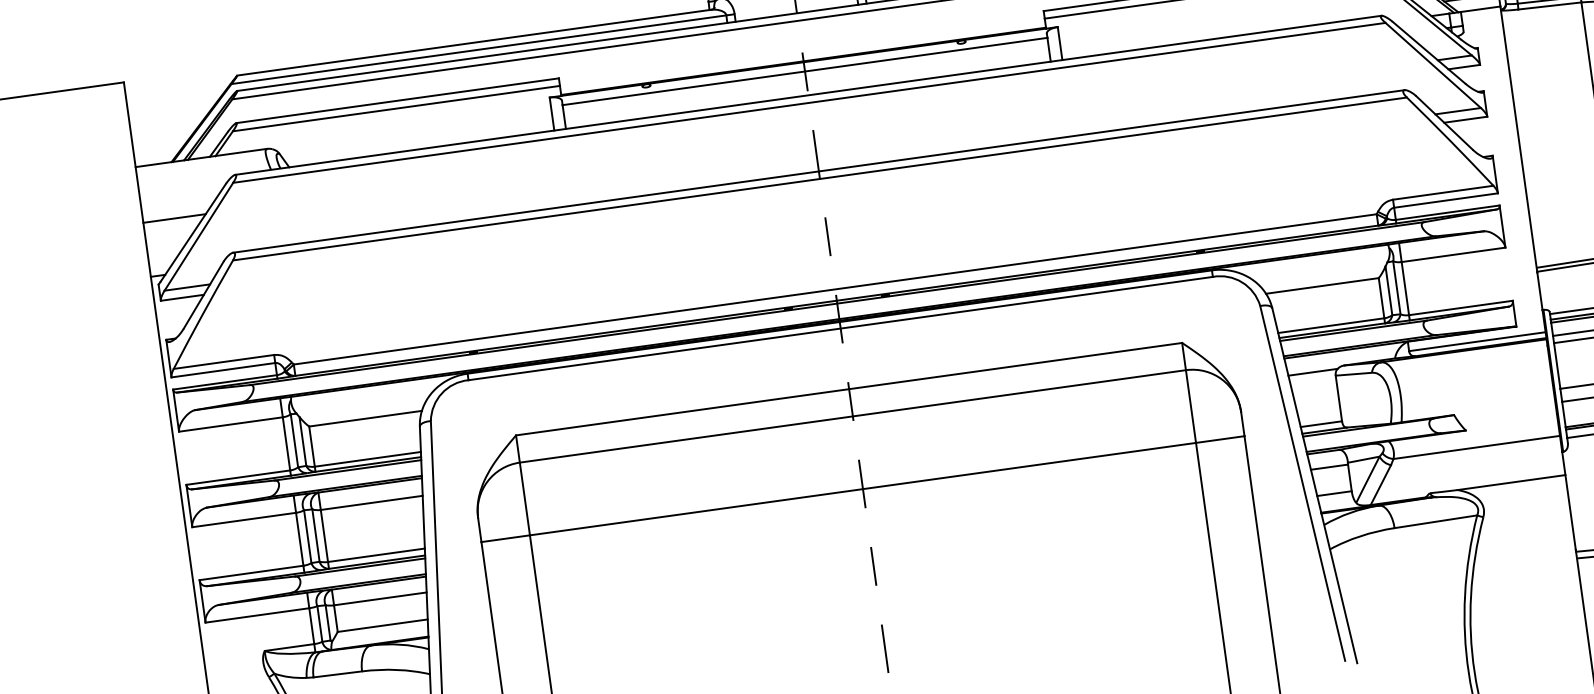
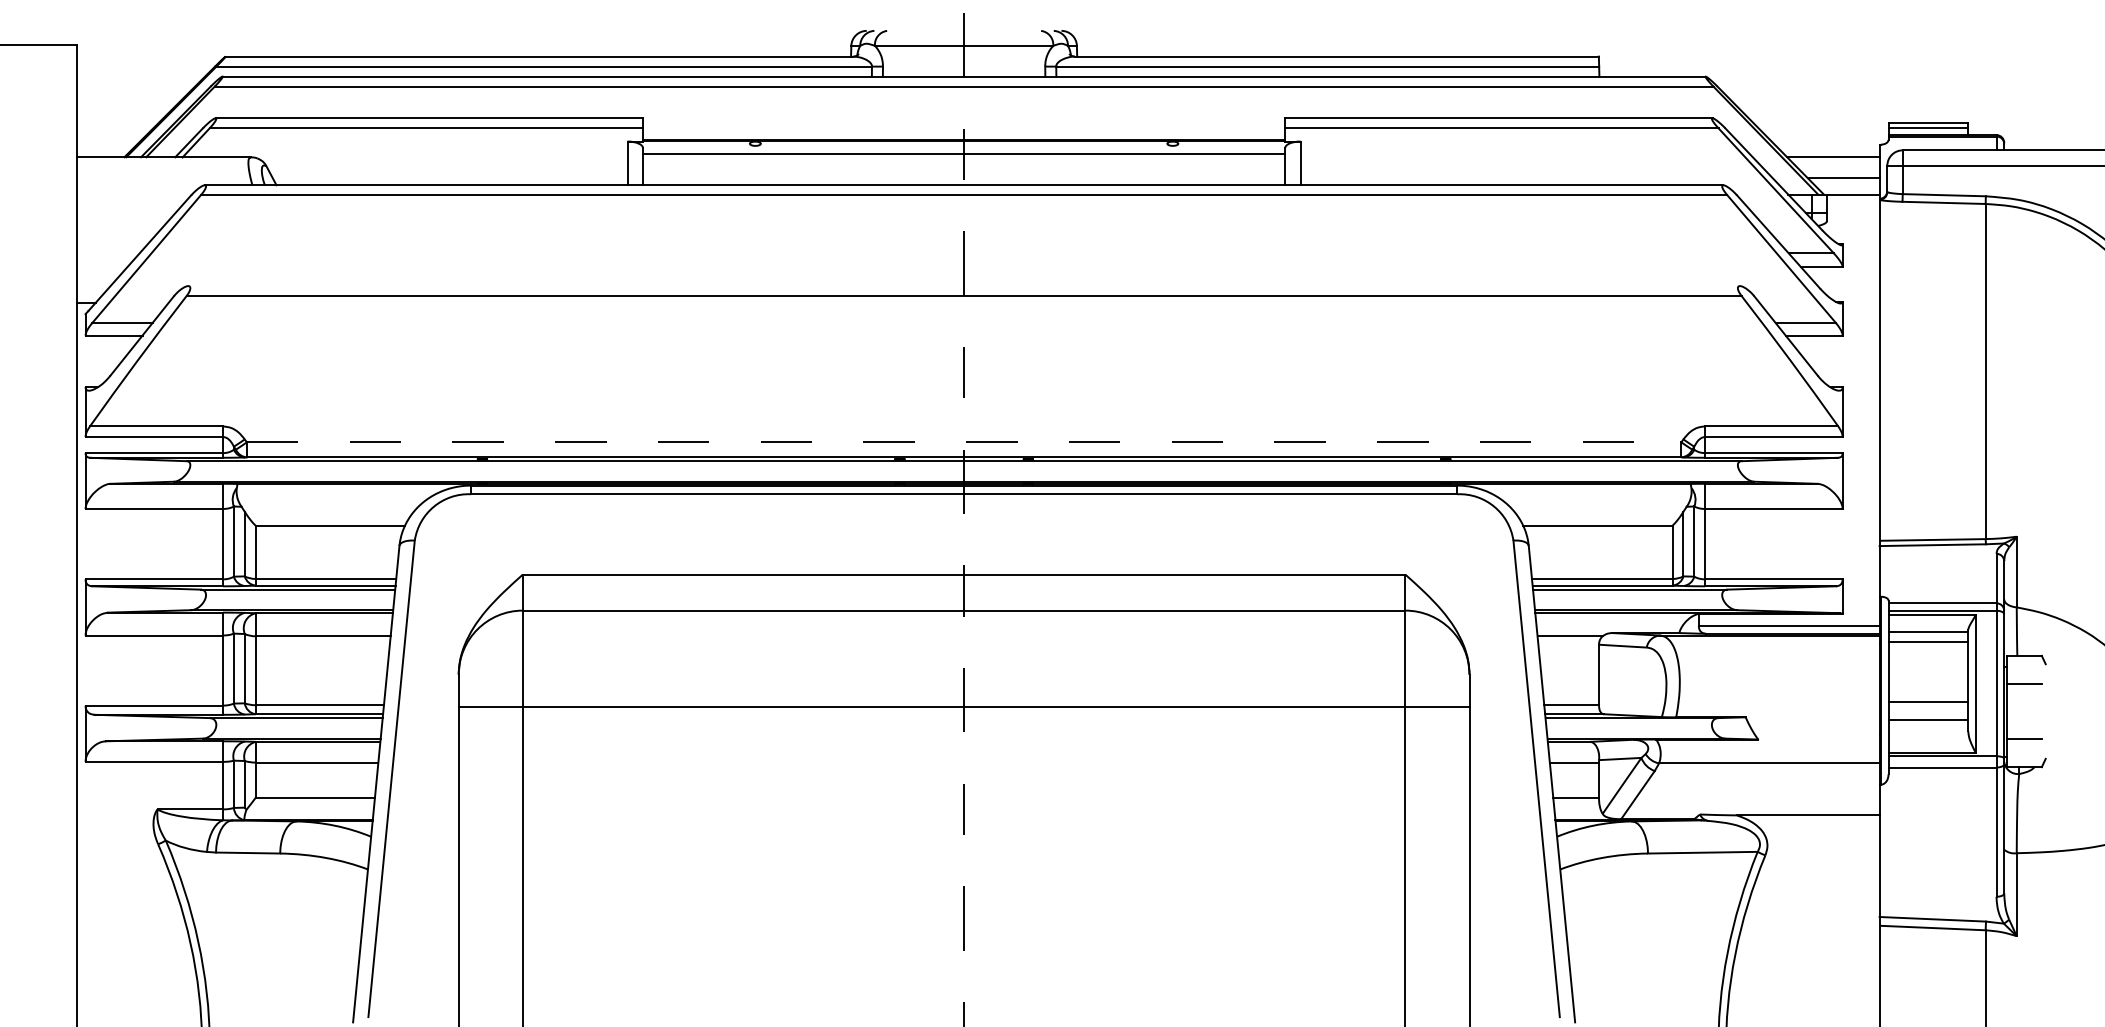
line: (819, 171) -> (964, 286), removed
line: (174, 218) -> (117, 231), removed
line: (835, 289) -> (964, 442), solid -> dashed

